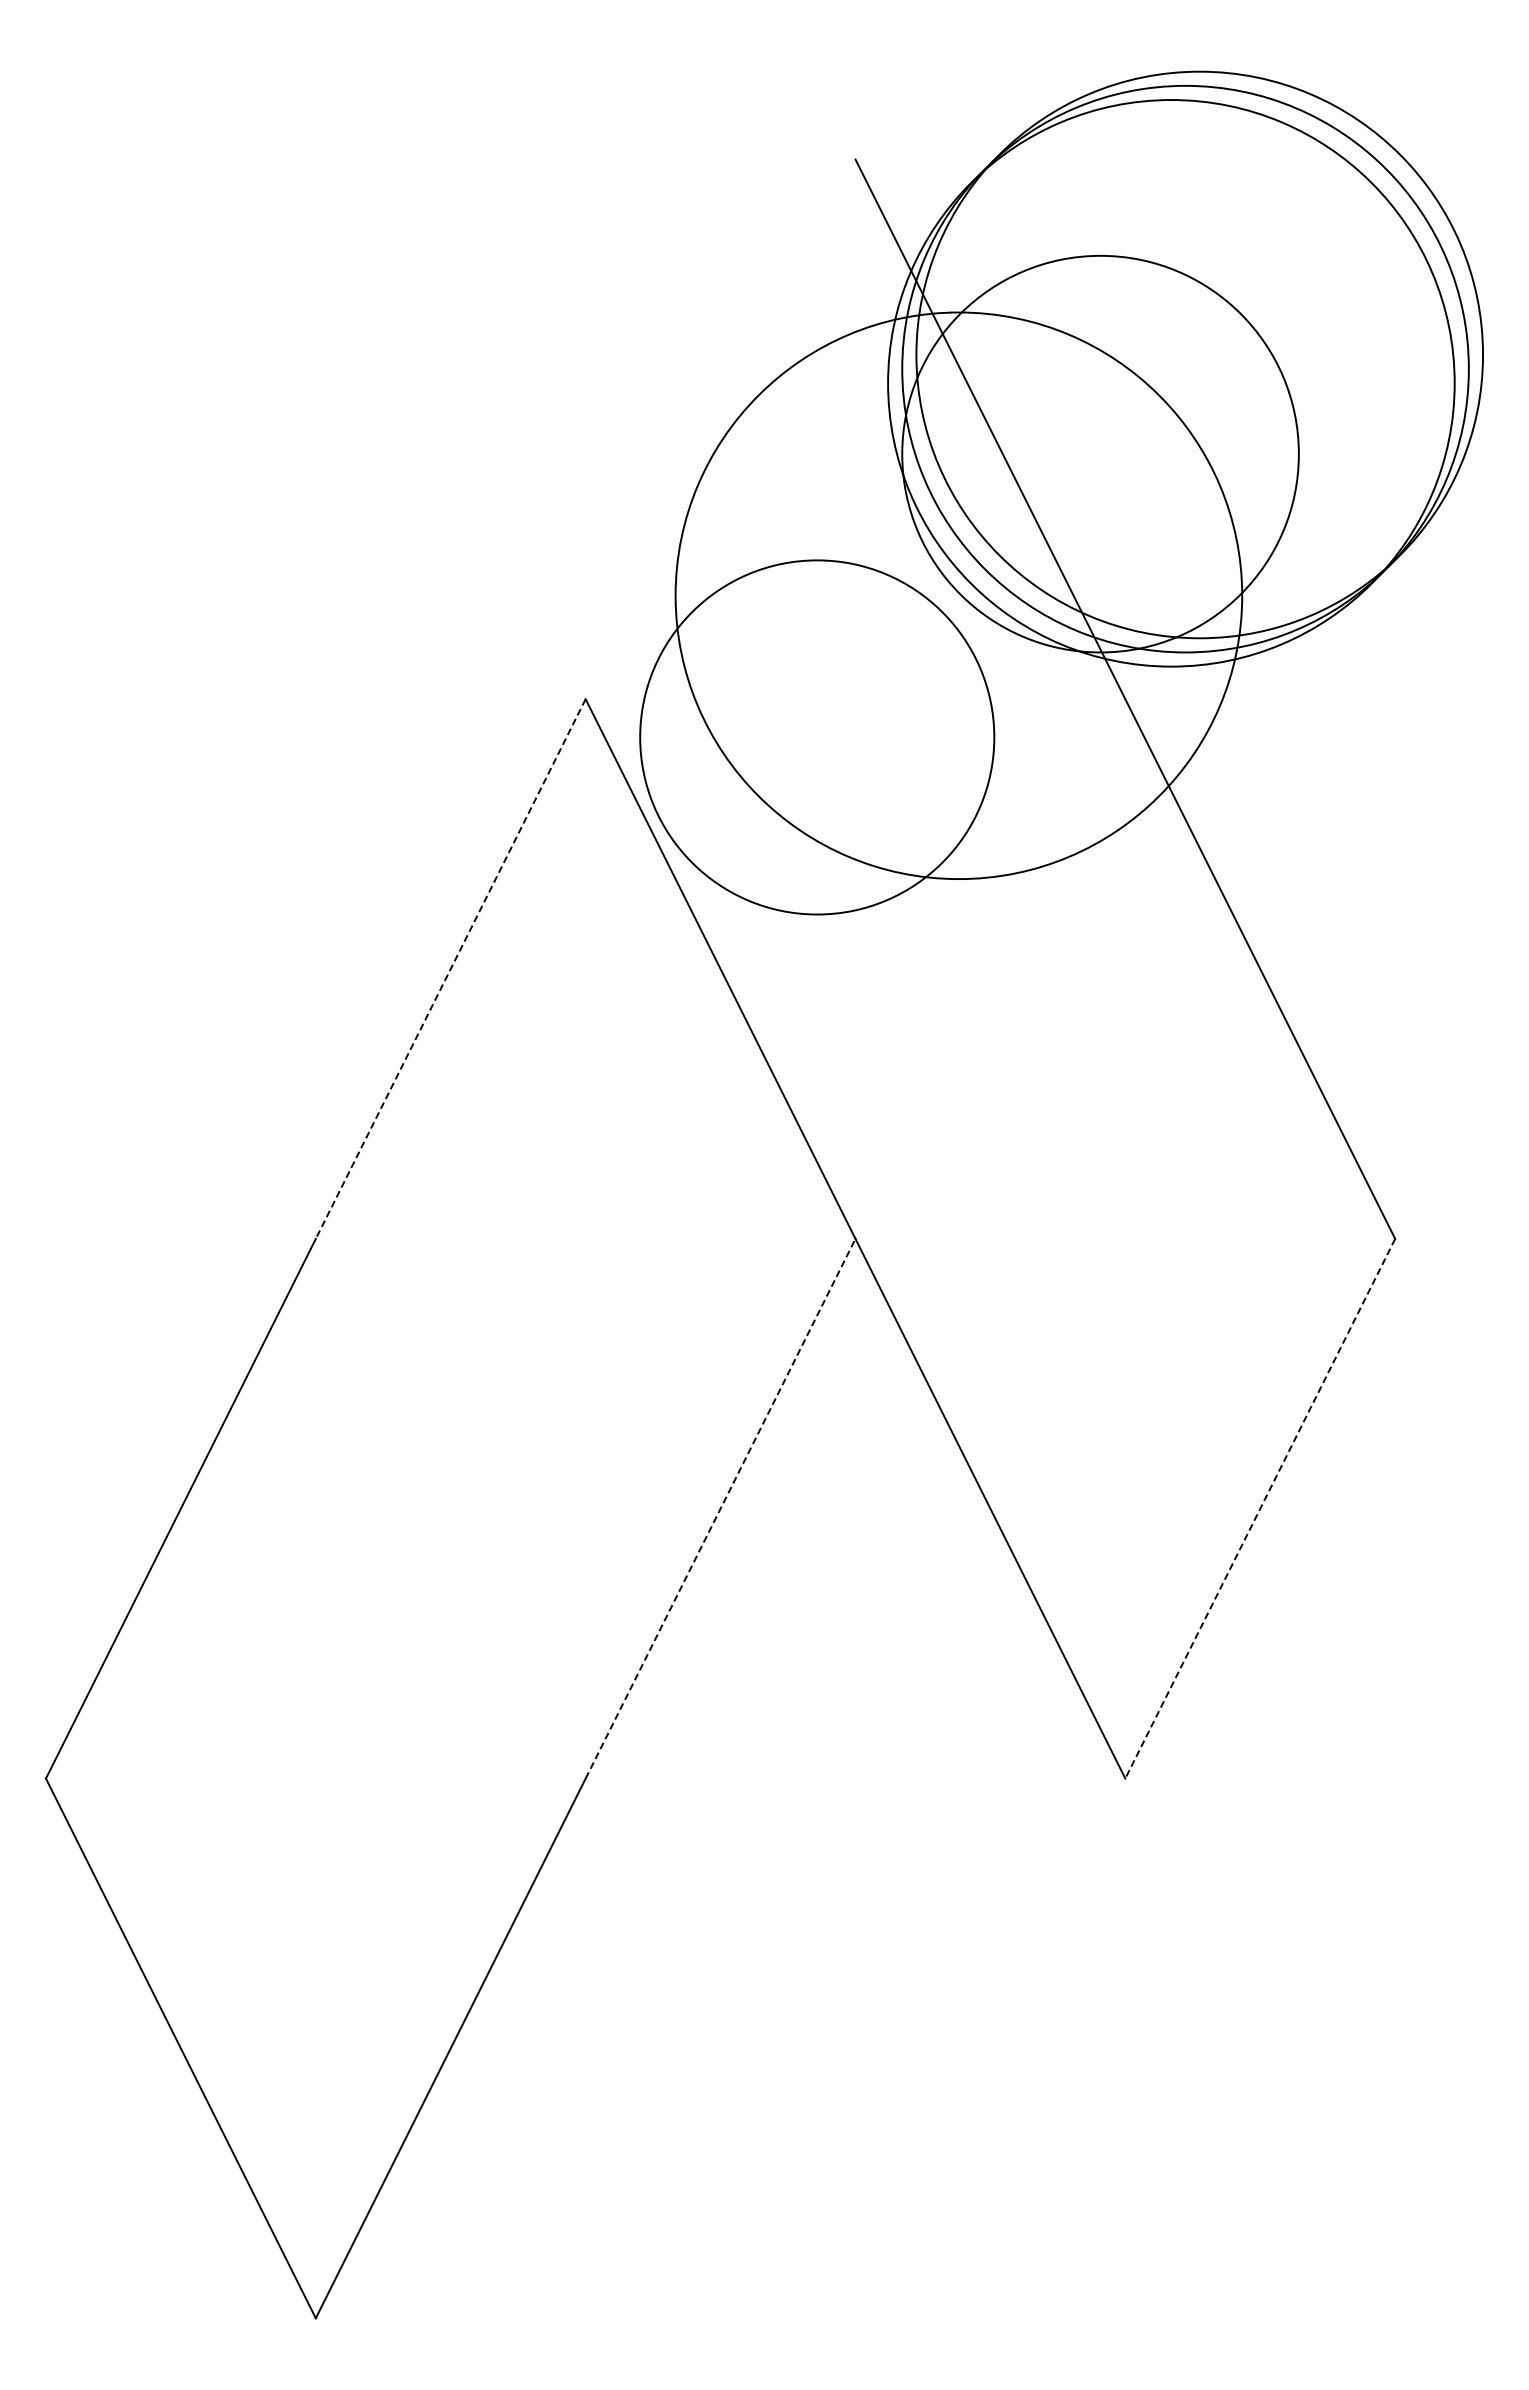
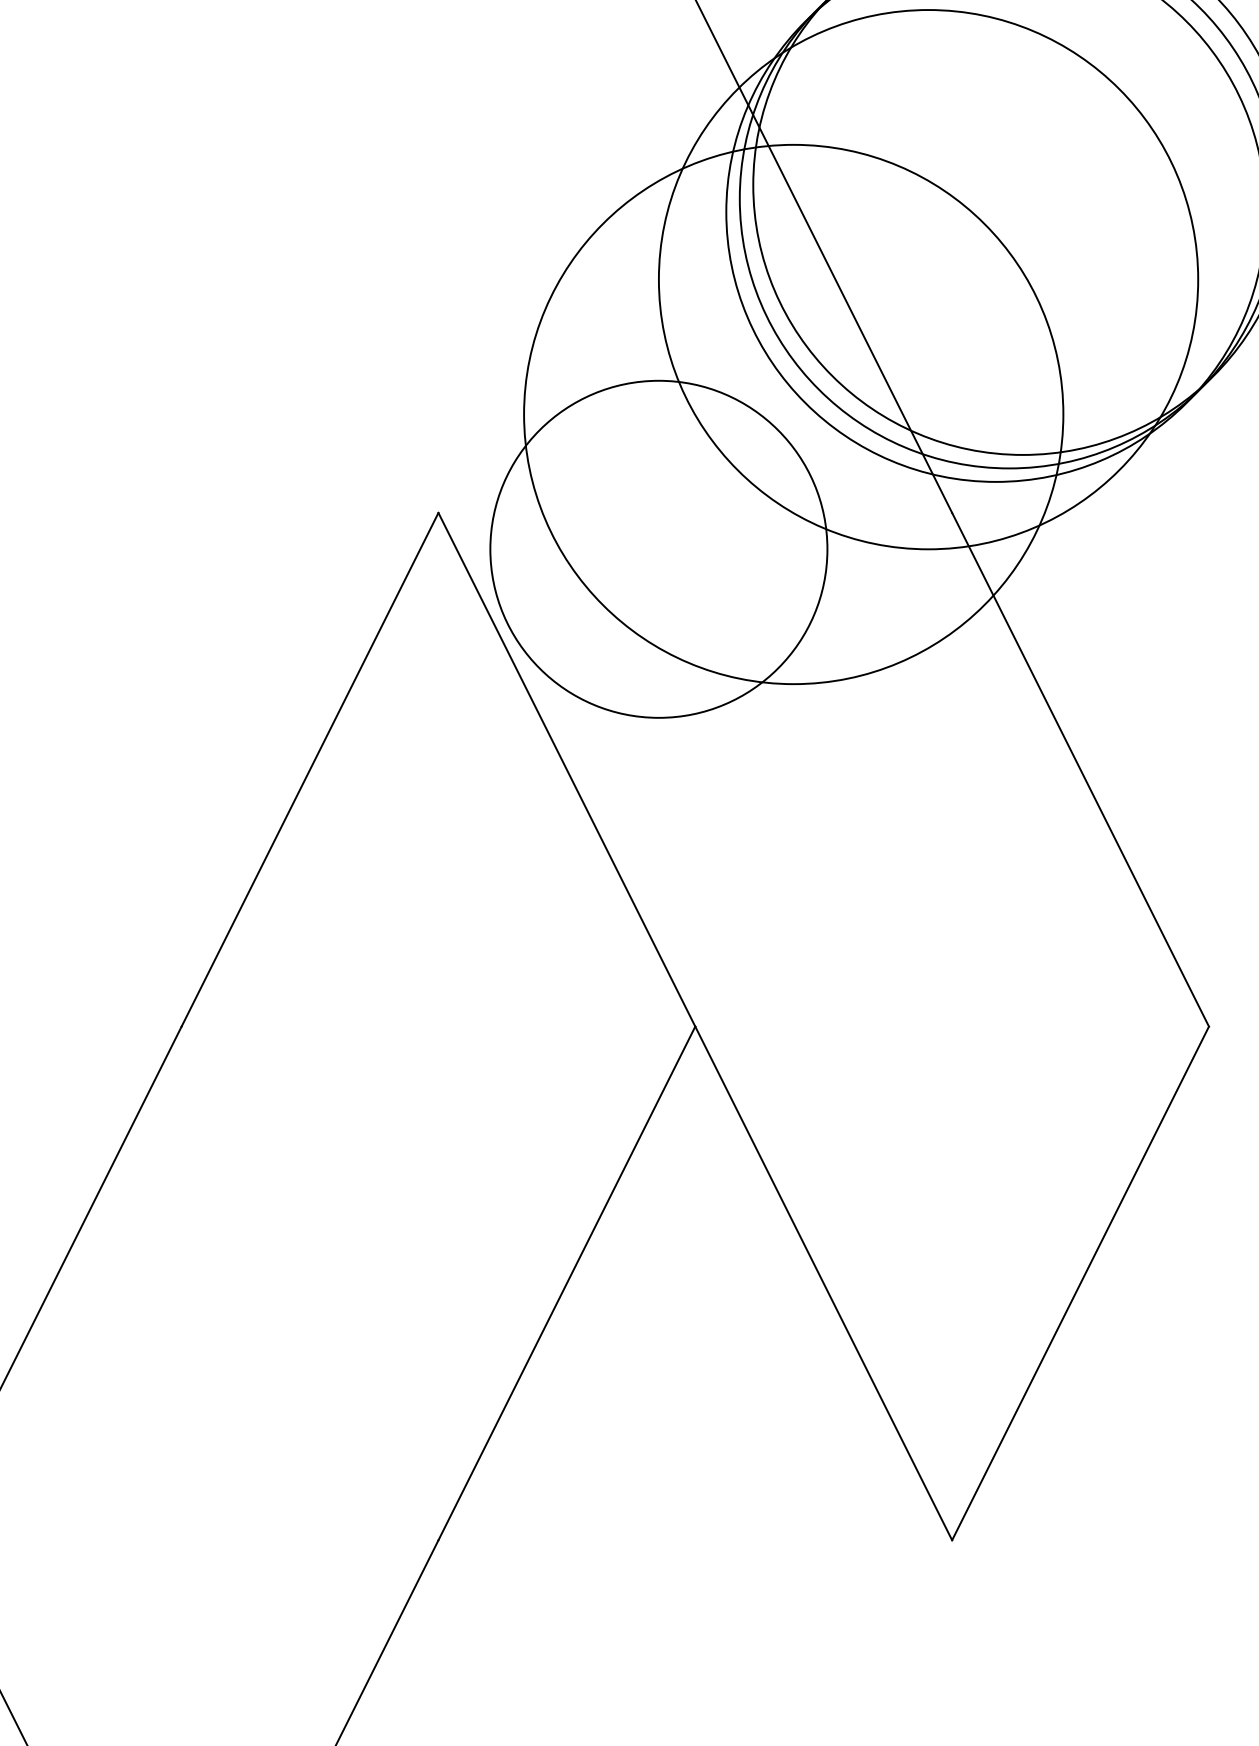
circle: (1100, 453) -> (928, 279), size x1.43
line: (450, 969) -> (309, 770), dashed -> solid
line: (720, 1508) -> (566, 1283), dashed -> solid
line: (1260, 1508) -> (1080, 1283), dashed -> solid

